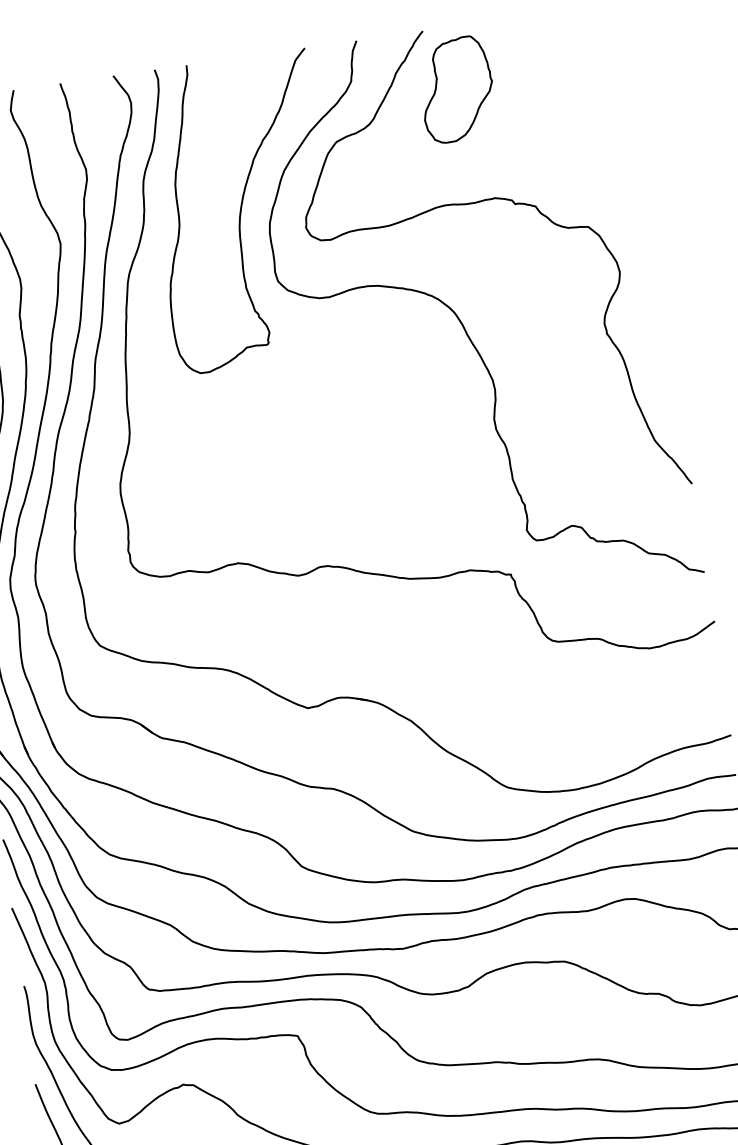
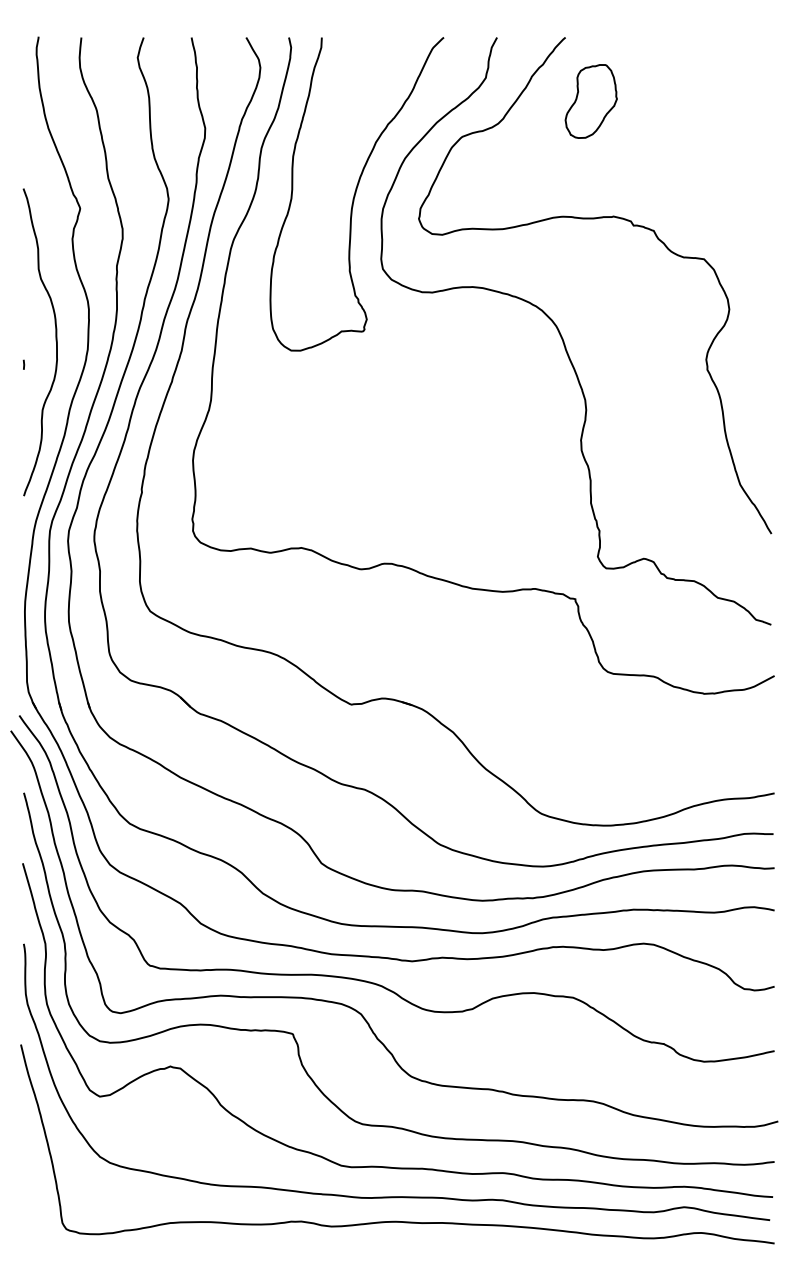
part: (456, 89) -> (590, 101), size x0.7

